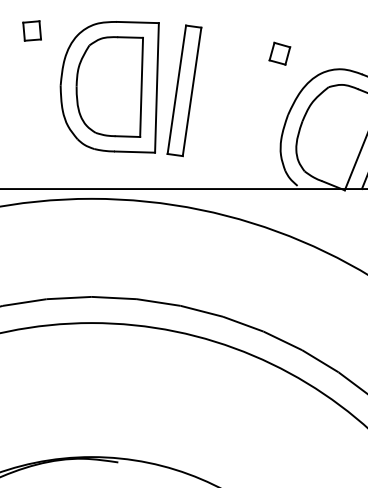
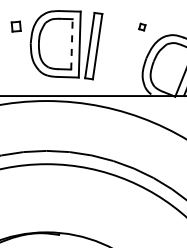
part: (30, 30) -> (15, 26), moved
part: (280, 52) -> (142, 26), size x0.6
line: (140, 85) -> (71, 43), solid -> dashed

